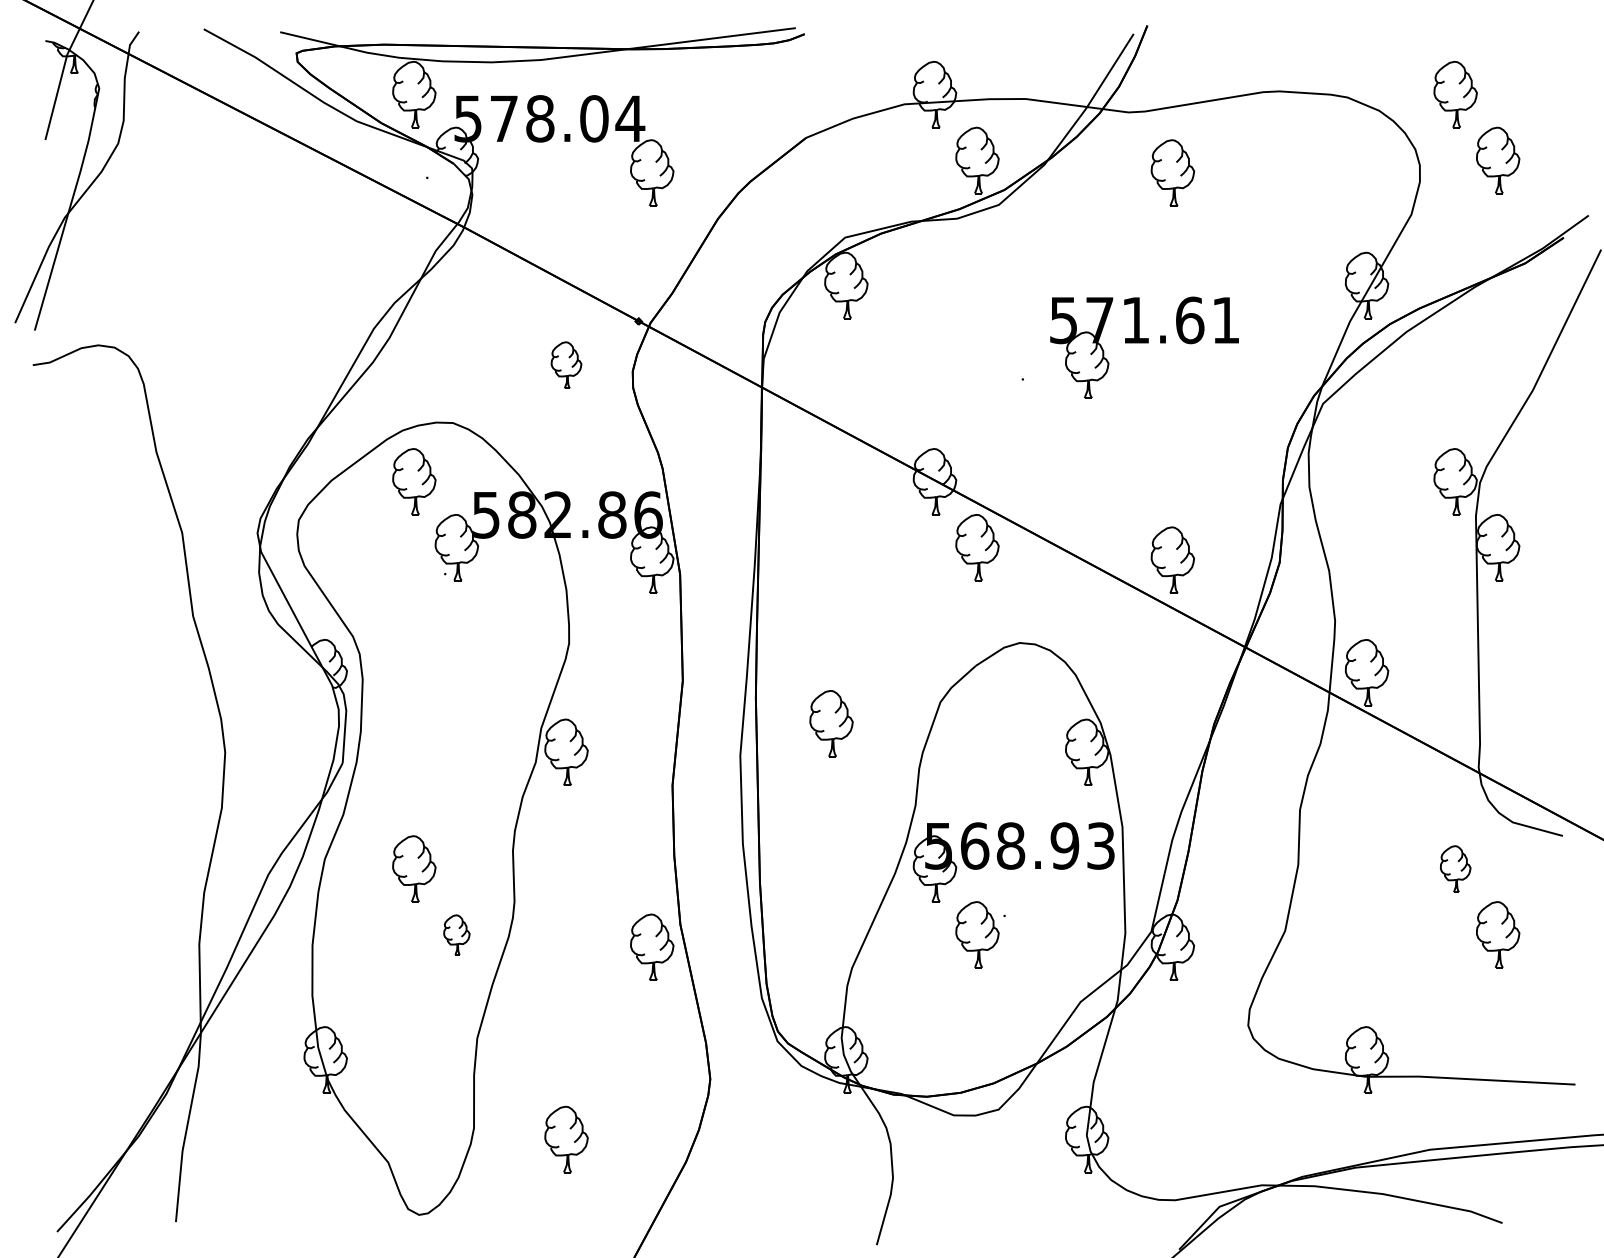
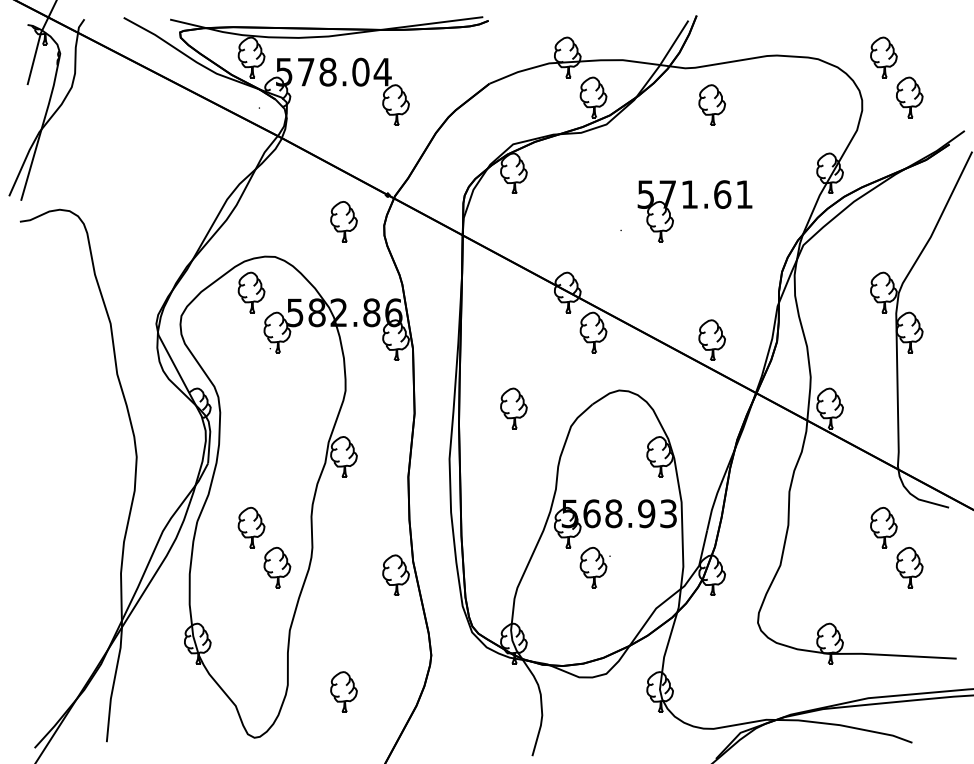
part: (565, 364) -> (343, 221), size x1.43
part: (830, 723) -> (513, 408), moved
part: (1454, 868) -> (883, 527), size x1.43
part: (456, 934) -> (277, 567), size x1.67

